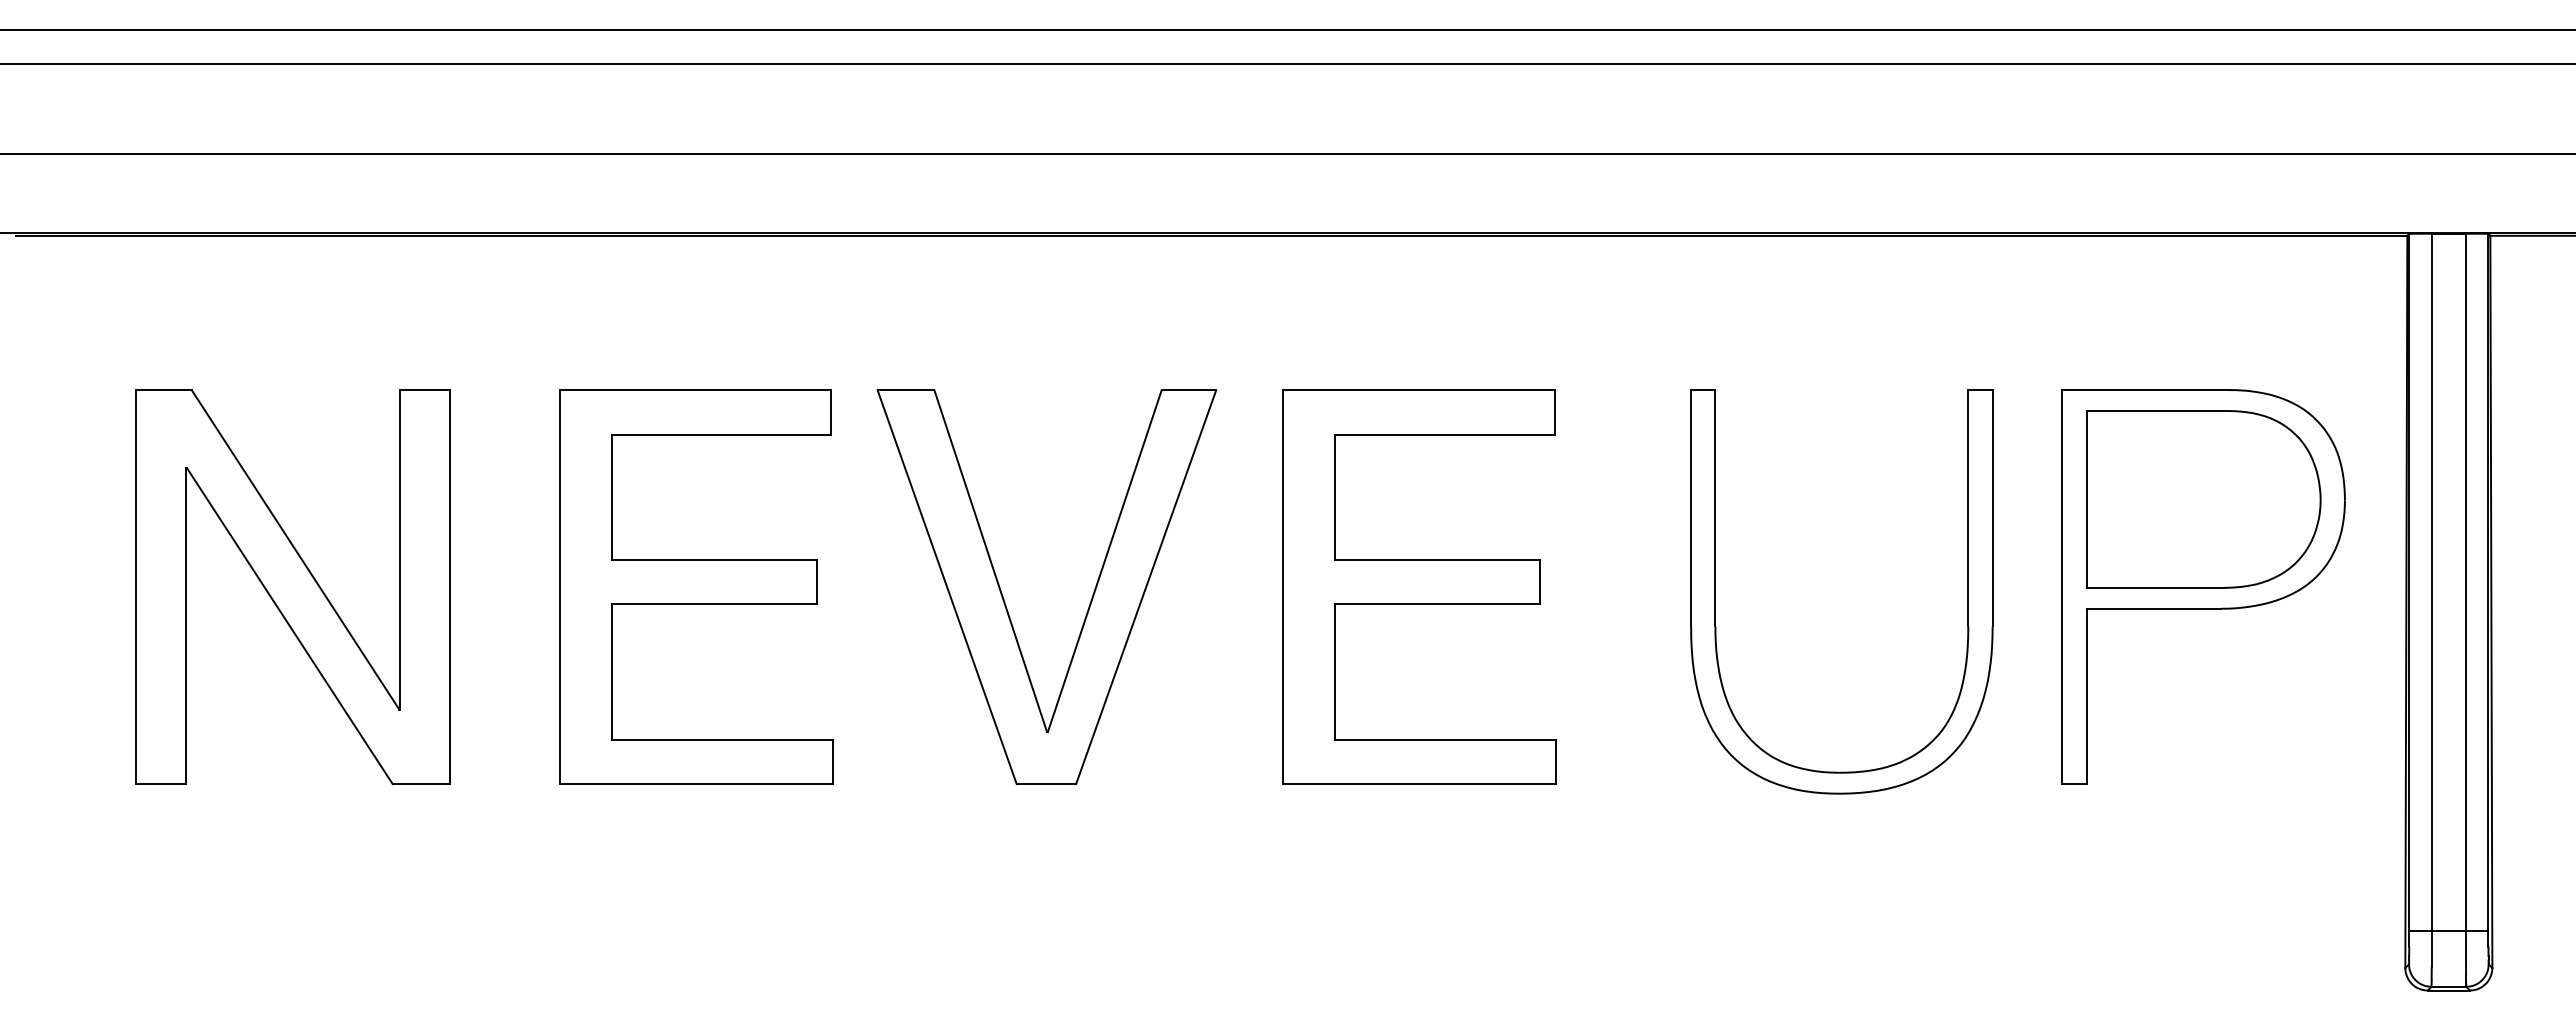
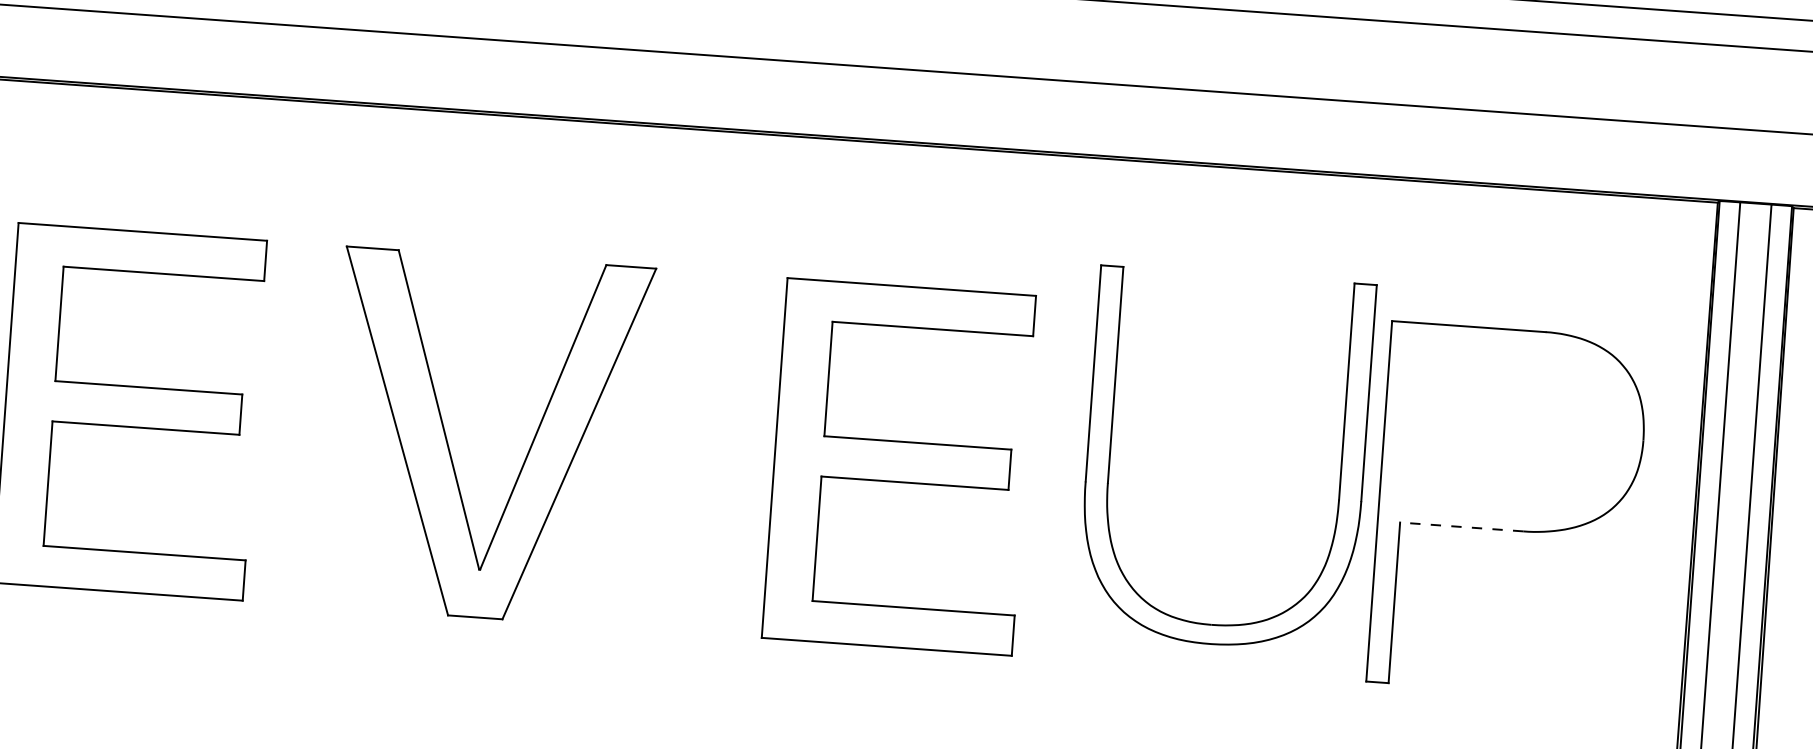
part: (2203, 499) -> (1514, 430), removed
part: (1419, 586) -> (899, 466), moved
part: (1715, 591) -> (1110, 451), moved
part: (1004, 599) -> (449, 445), moved
line: (2153, 608) -> (1461, 526), solid -> dashed

